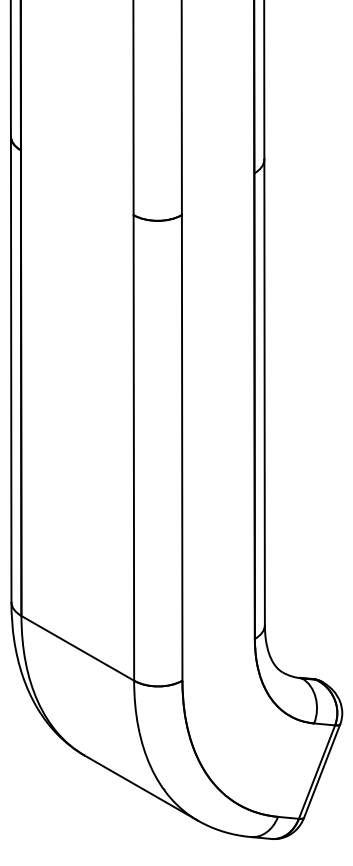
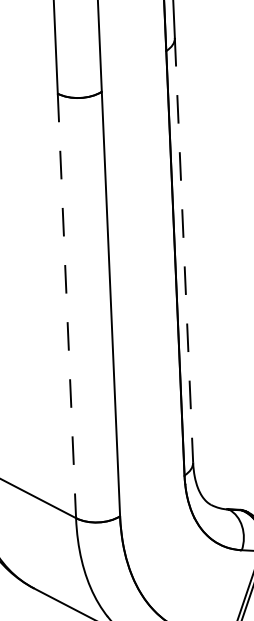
line: (264, 392) -> (183, 250), solid -> dashed
line: (133, 447) -> (66, 305), solid -> dashed

